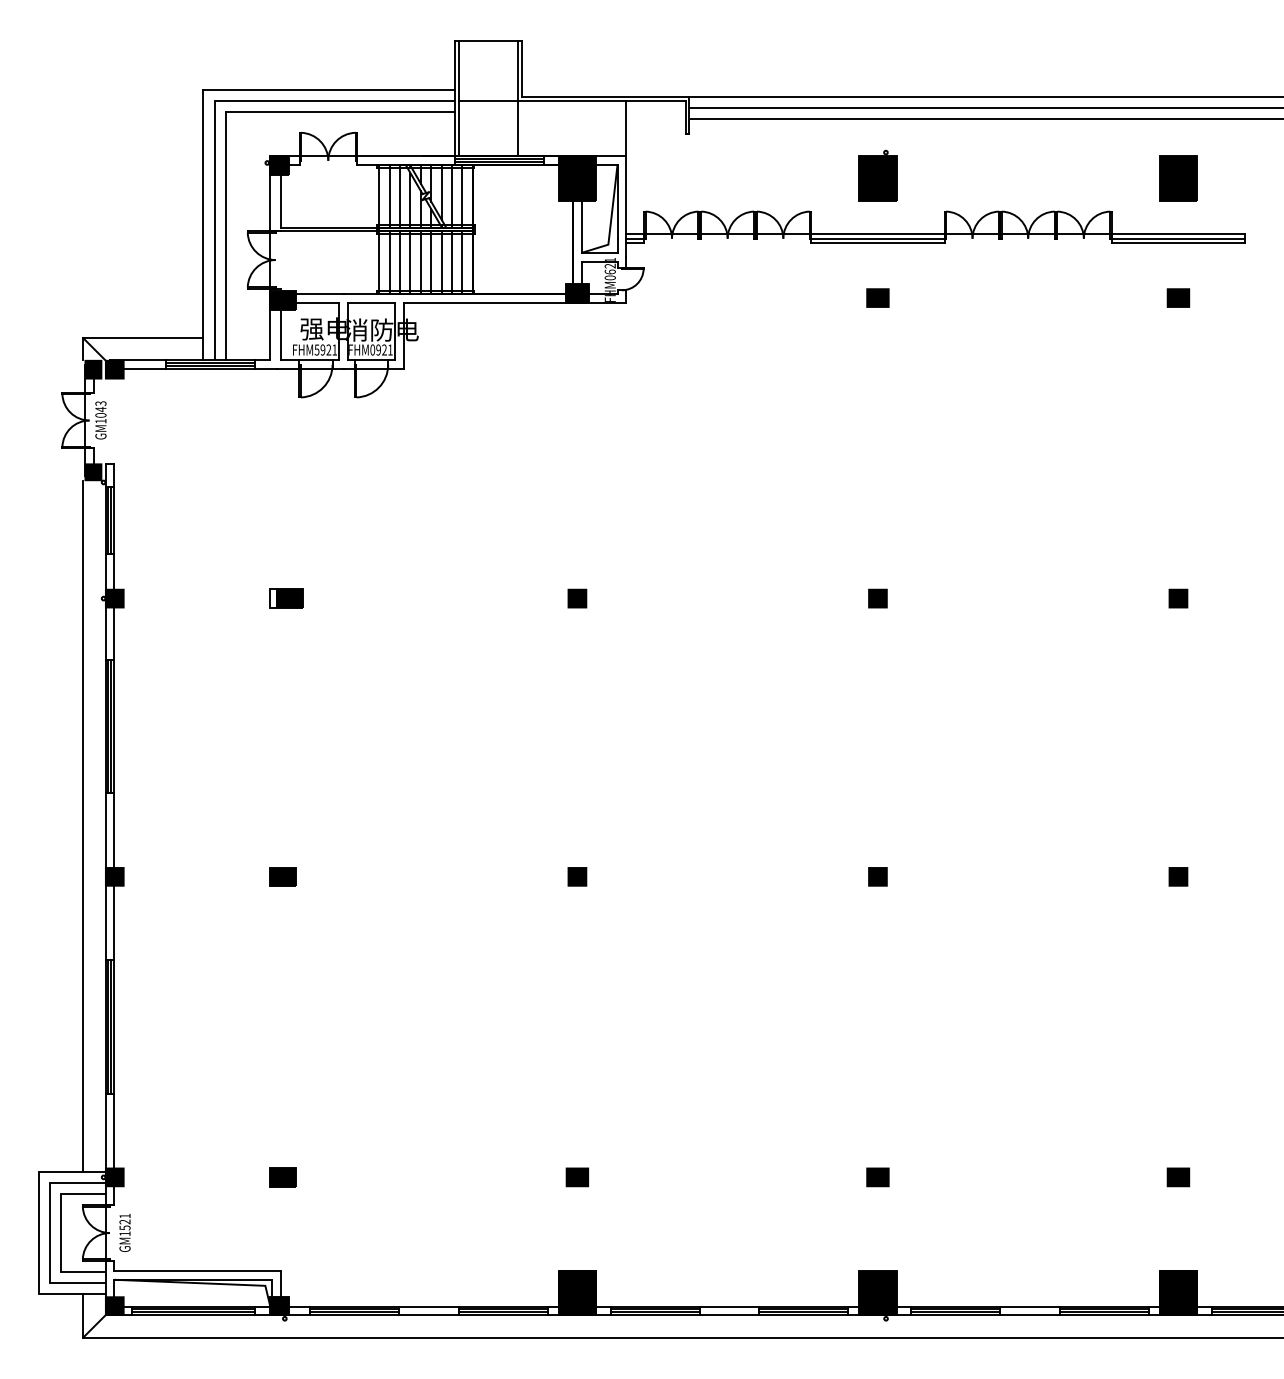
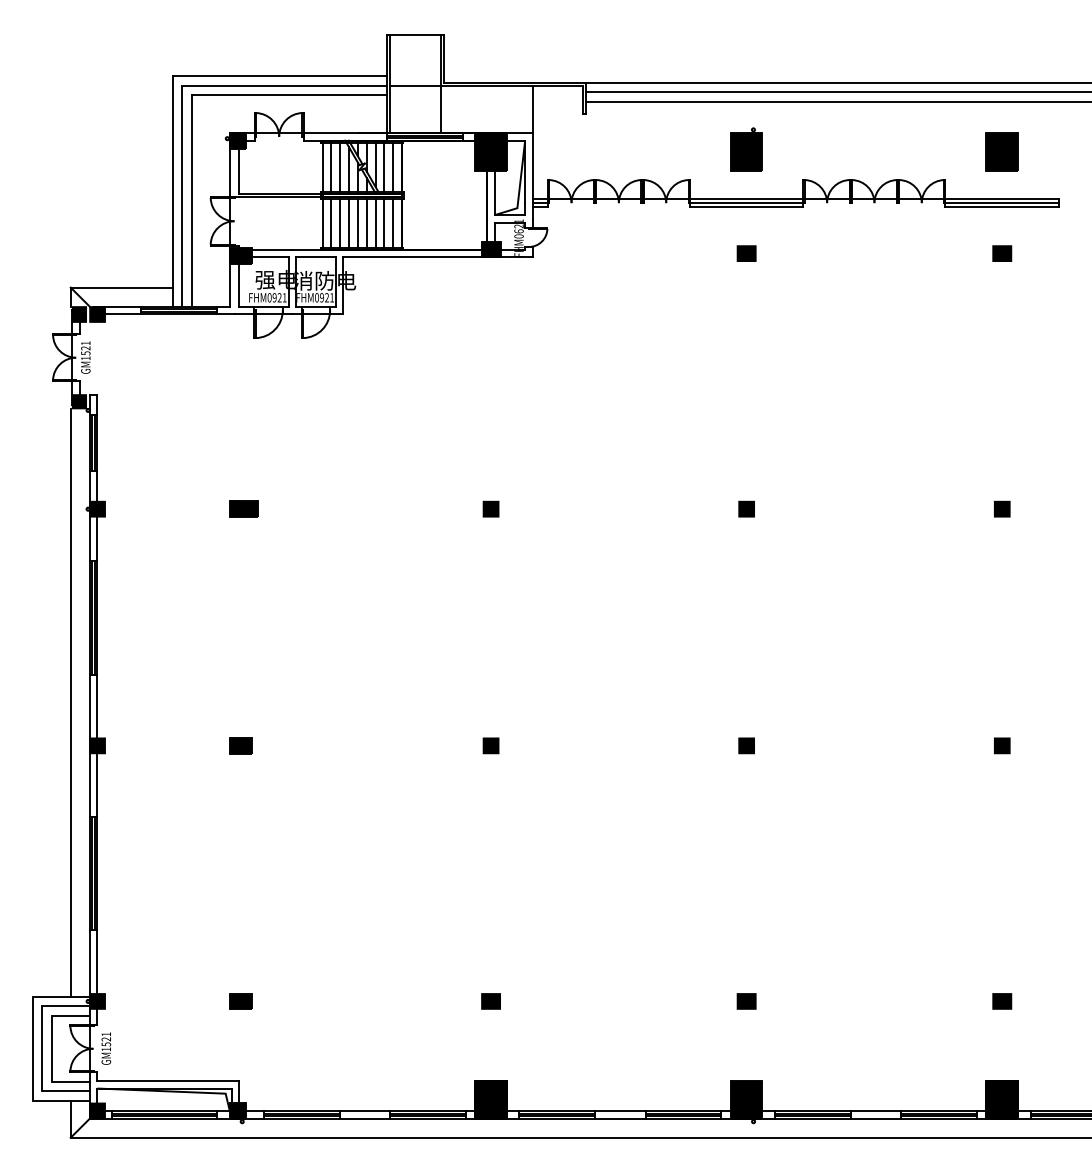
text: (316, 349) -> (269, 297), FHM5921 -> FHM0921
text: (100, 409) -> (85, 348), GM1043 -> GM1521
fill: (273, 598) -> (232, 509), added

